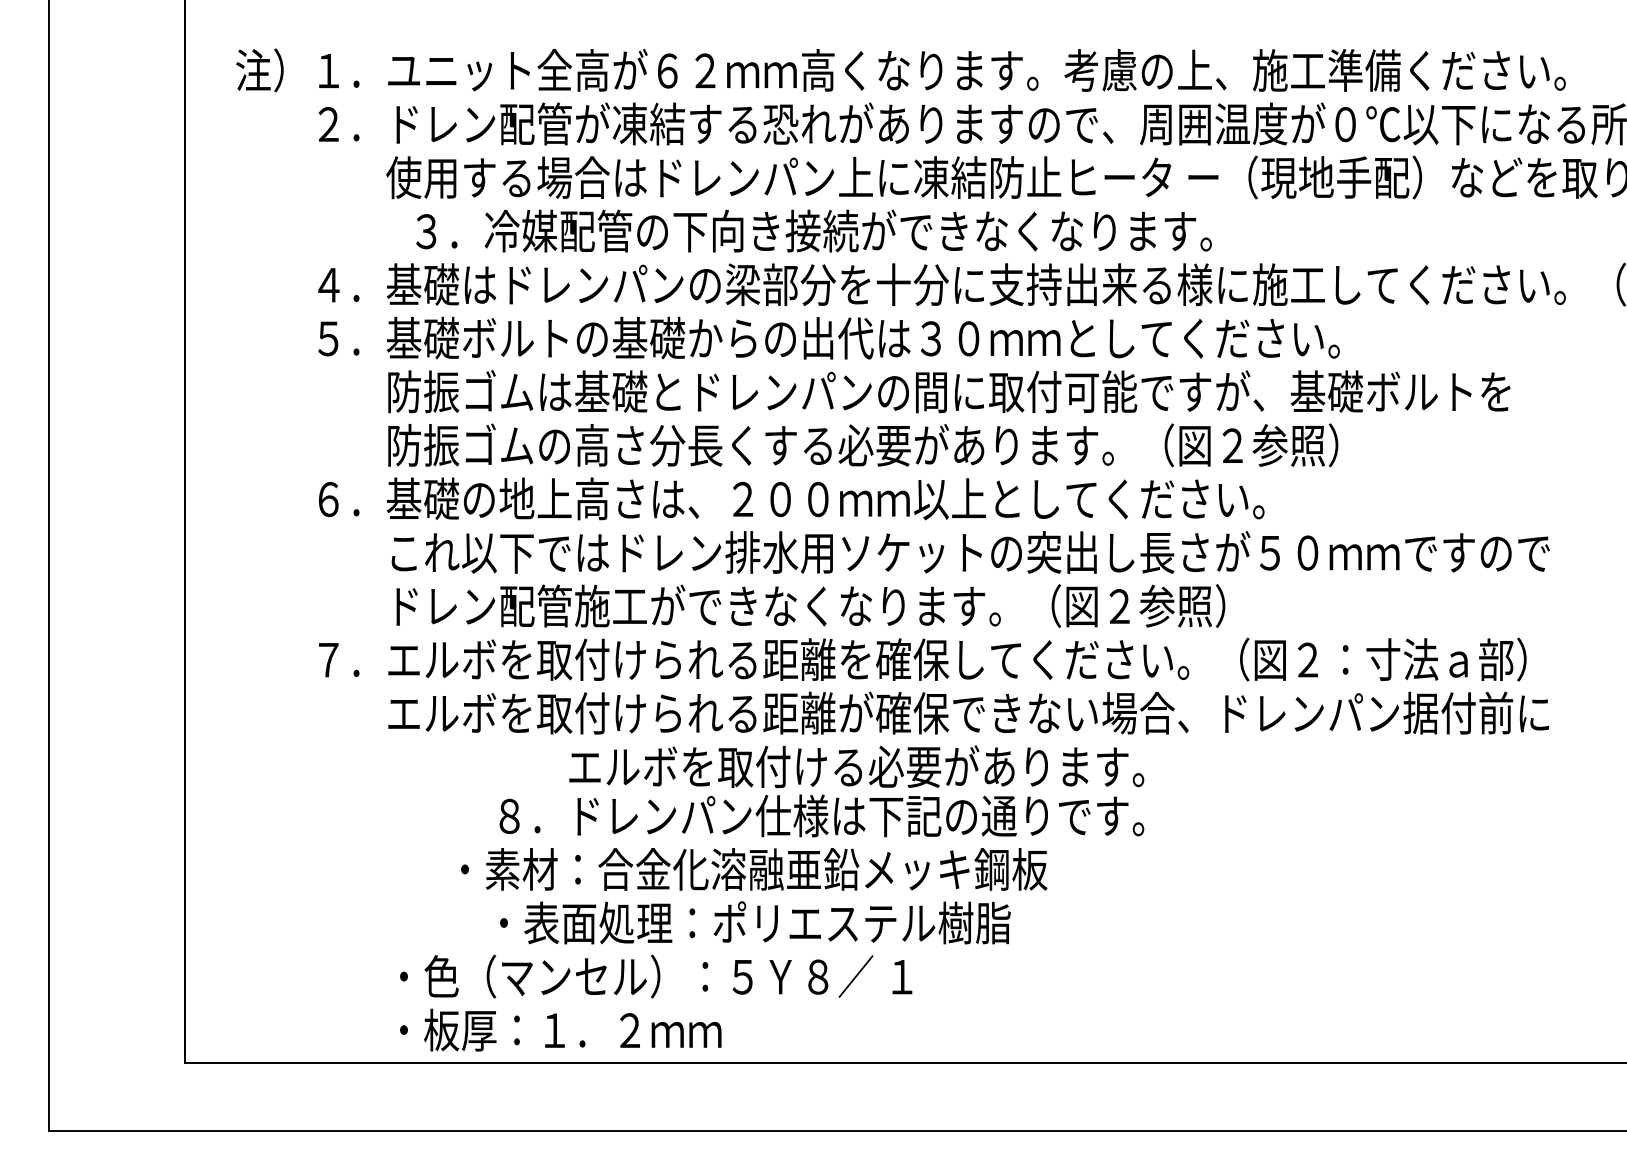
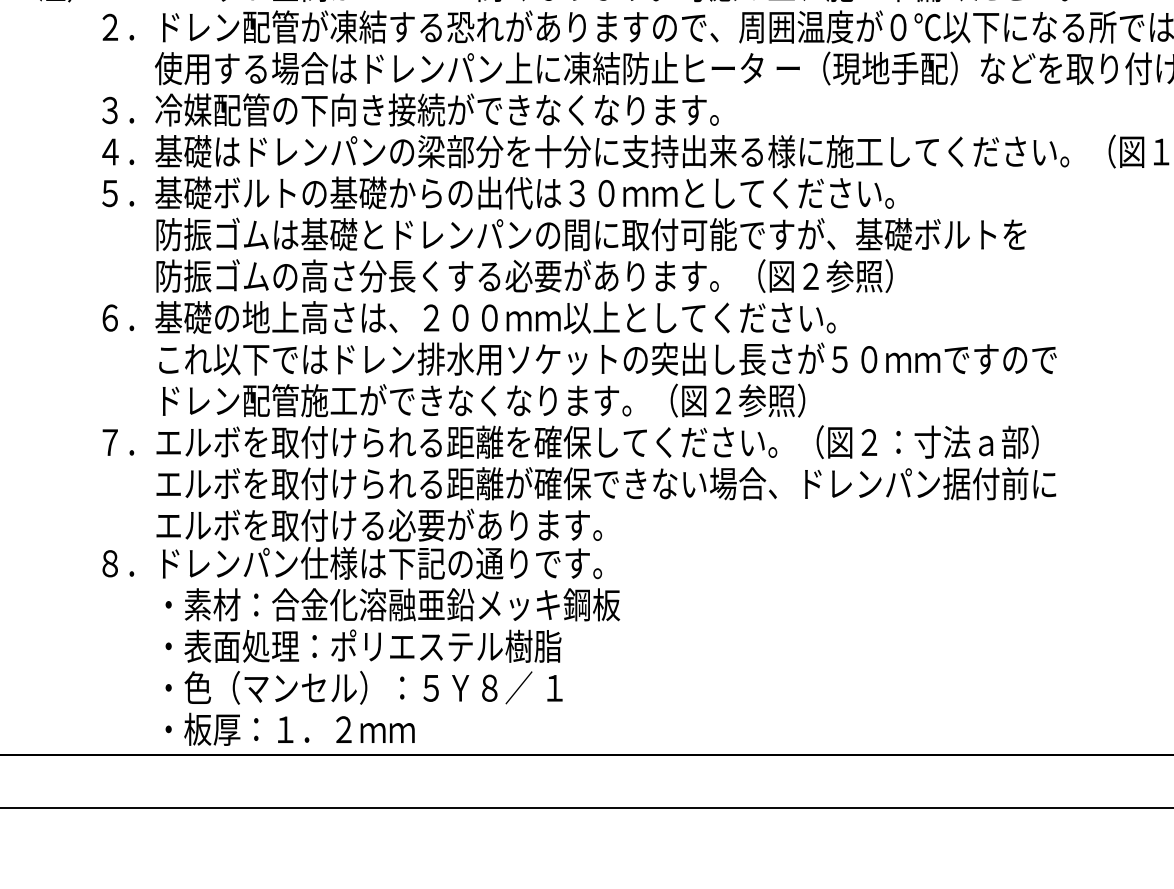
text: (813, 230) -> (410, 109), moved
text: (821, 791) -> (351, 544), moved
text: (754, 869) -> (393, 604), moved
text: (755, 922) -> (363, 645), moved

